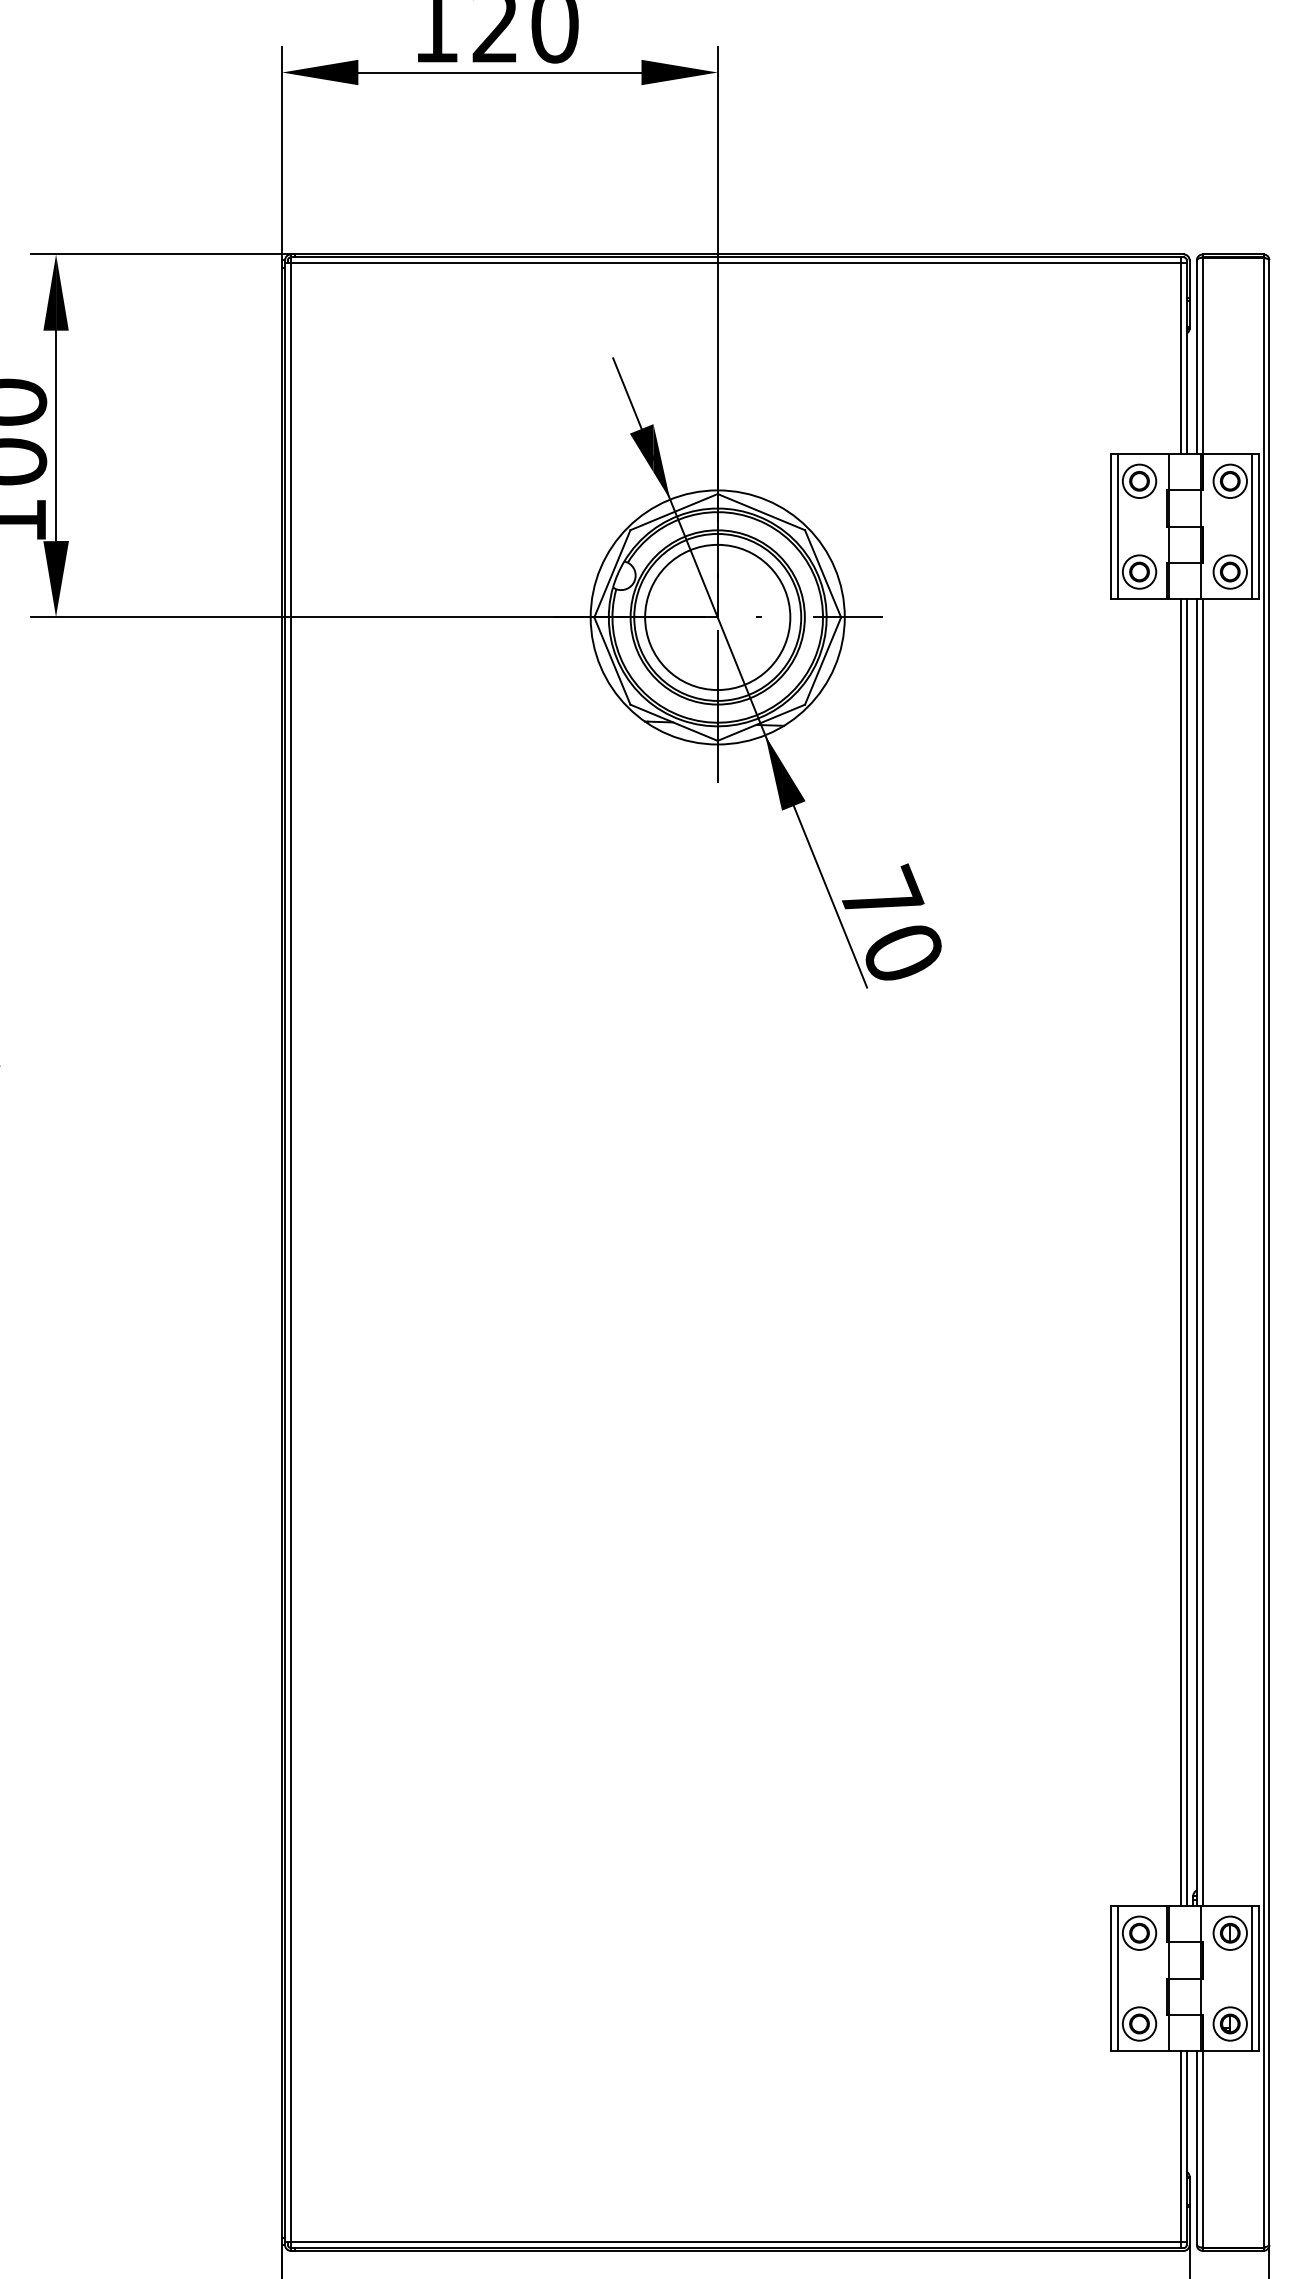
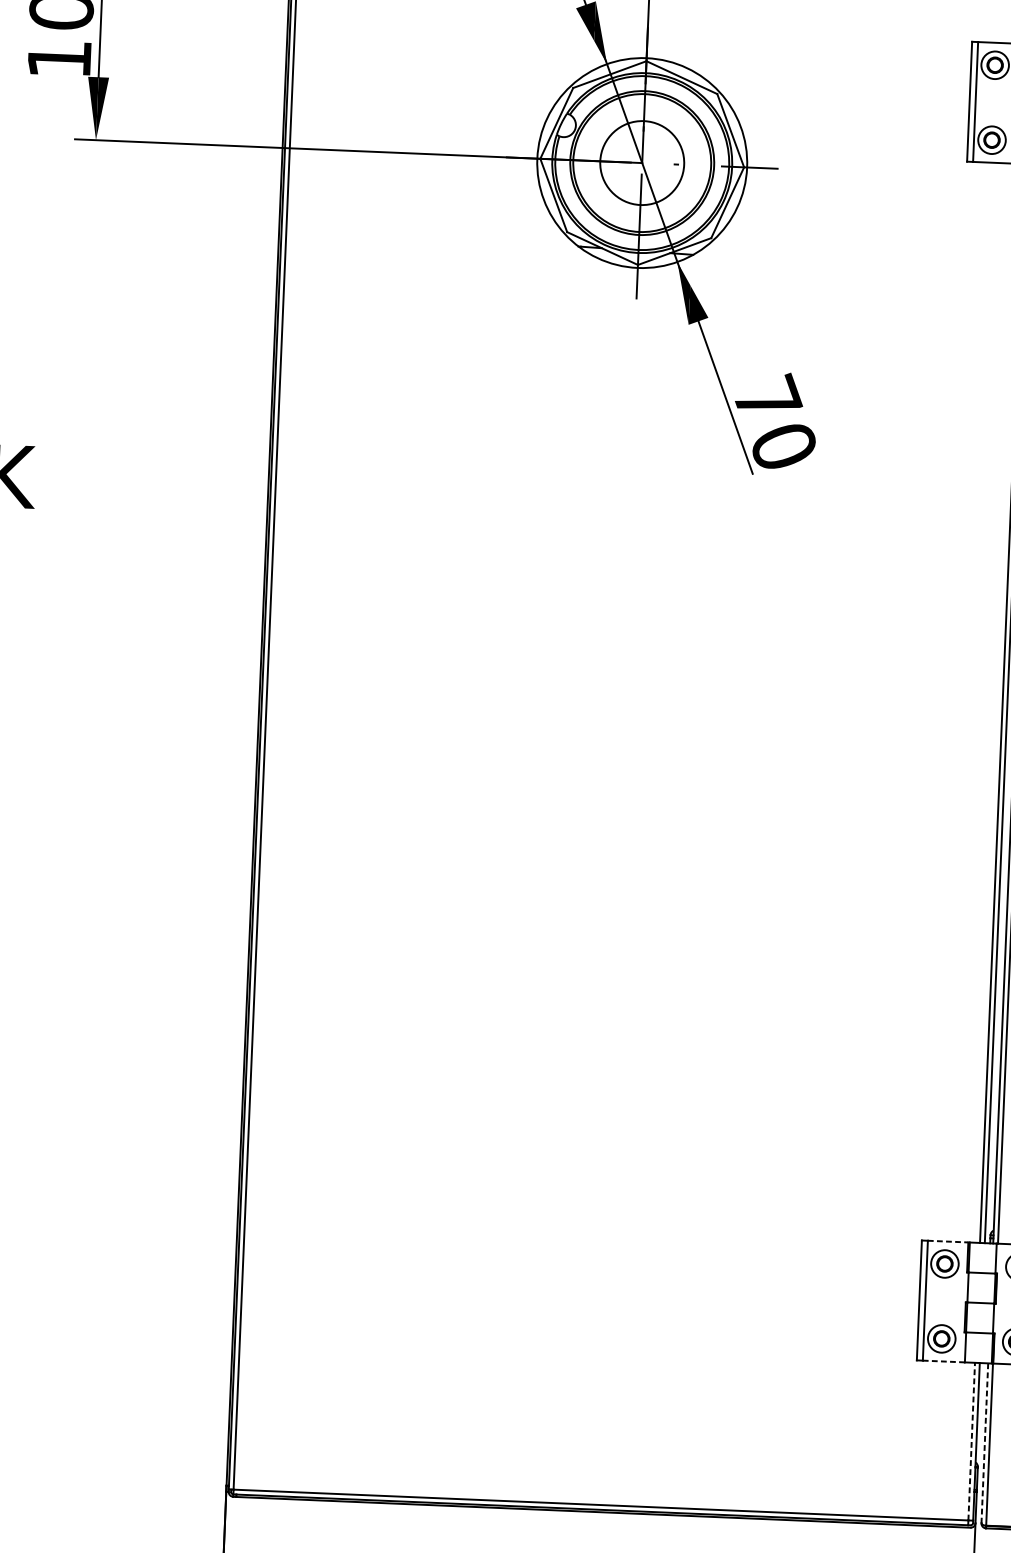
circle: (717, 617) -> (642, 163), size x0.7
line: (1142, 1906) -> (948, 1241), solid -> dashed
line: (1142, 2051) -> (943, 1361), solid -> dashed
line: (1180, 2146) -> (971, 1441), solid -> dashed
line: (1196, 2147) -> (984, 1442), solid -> dashed

